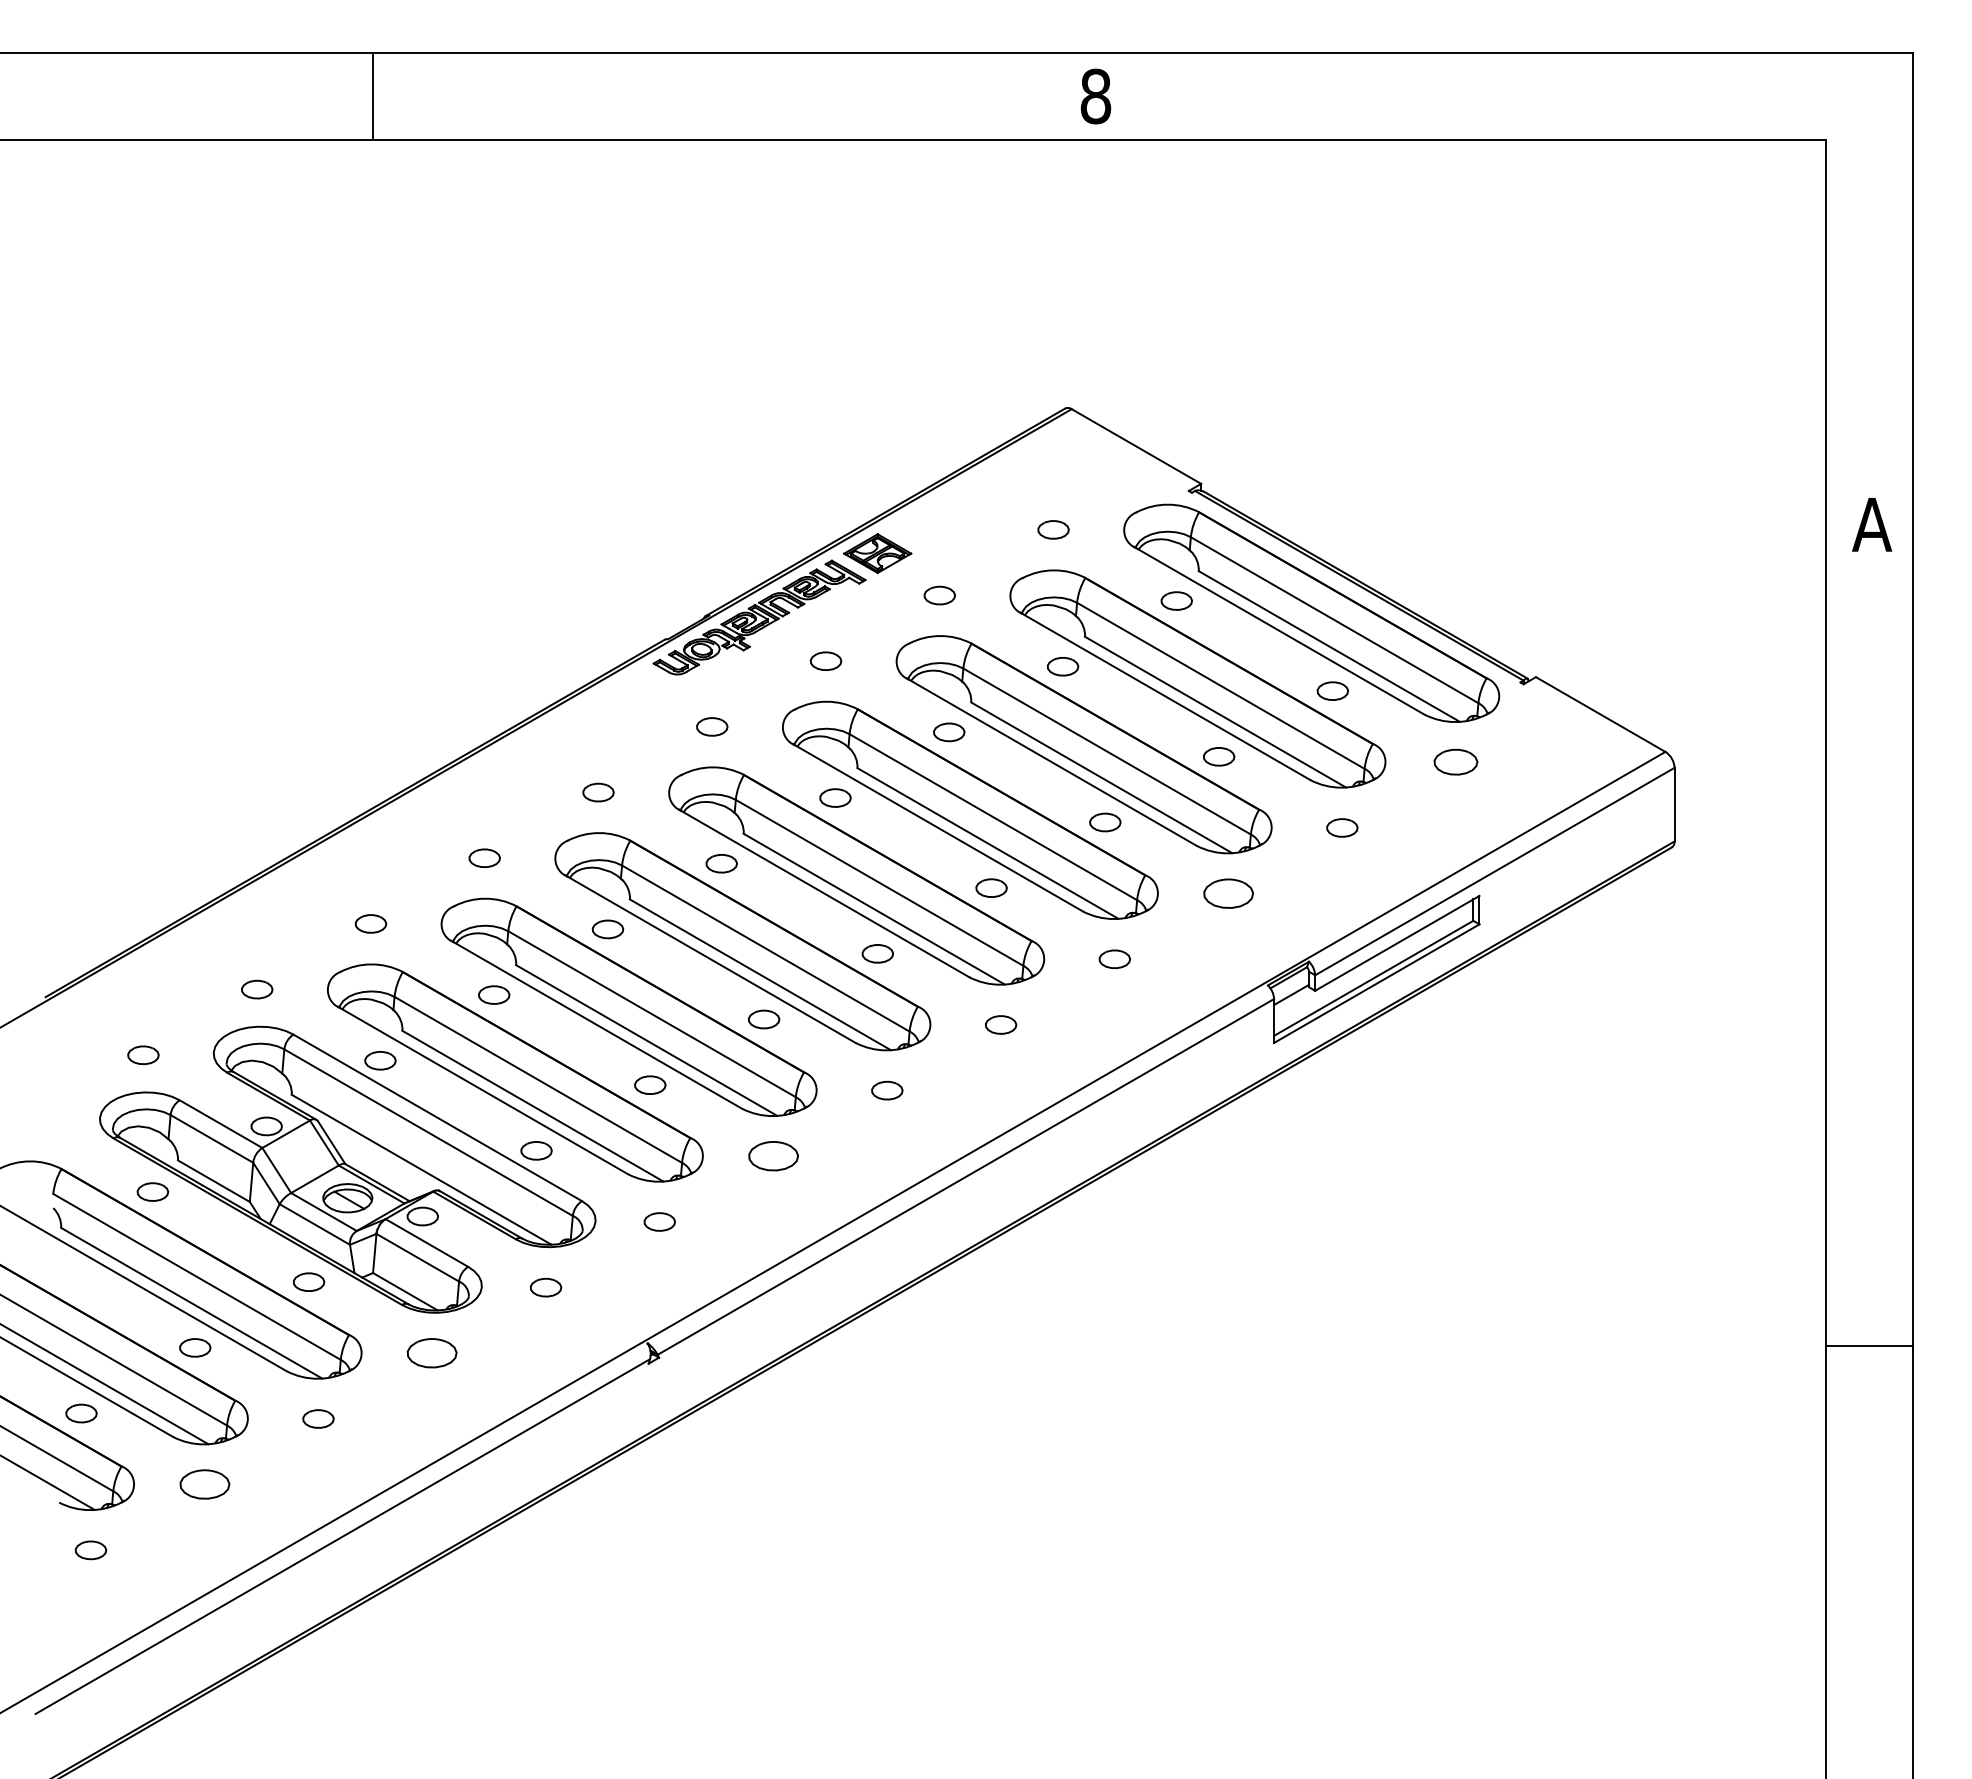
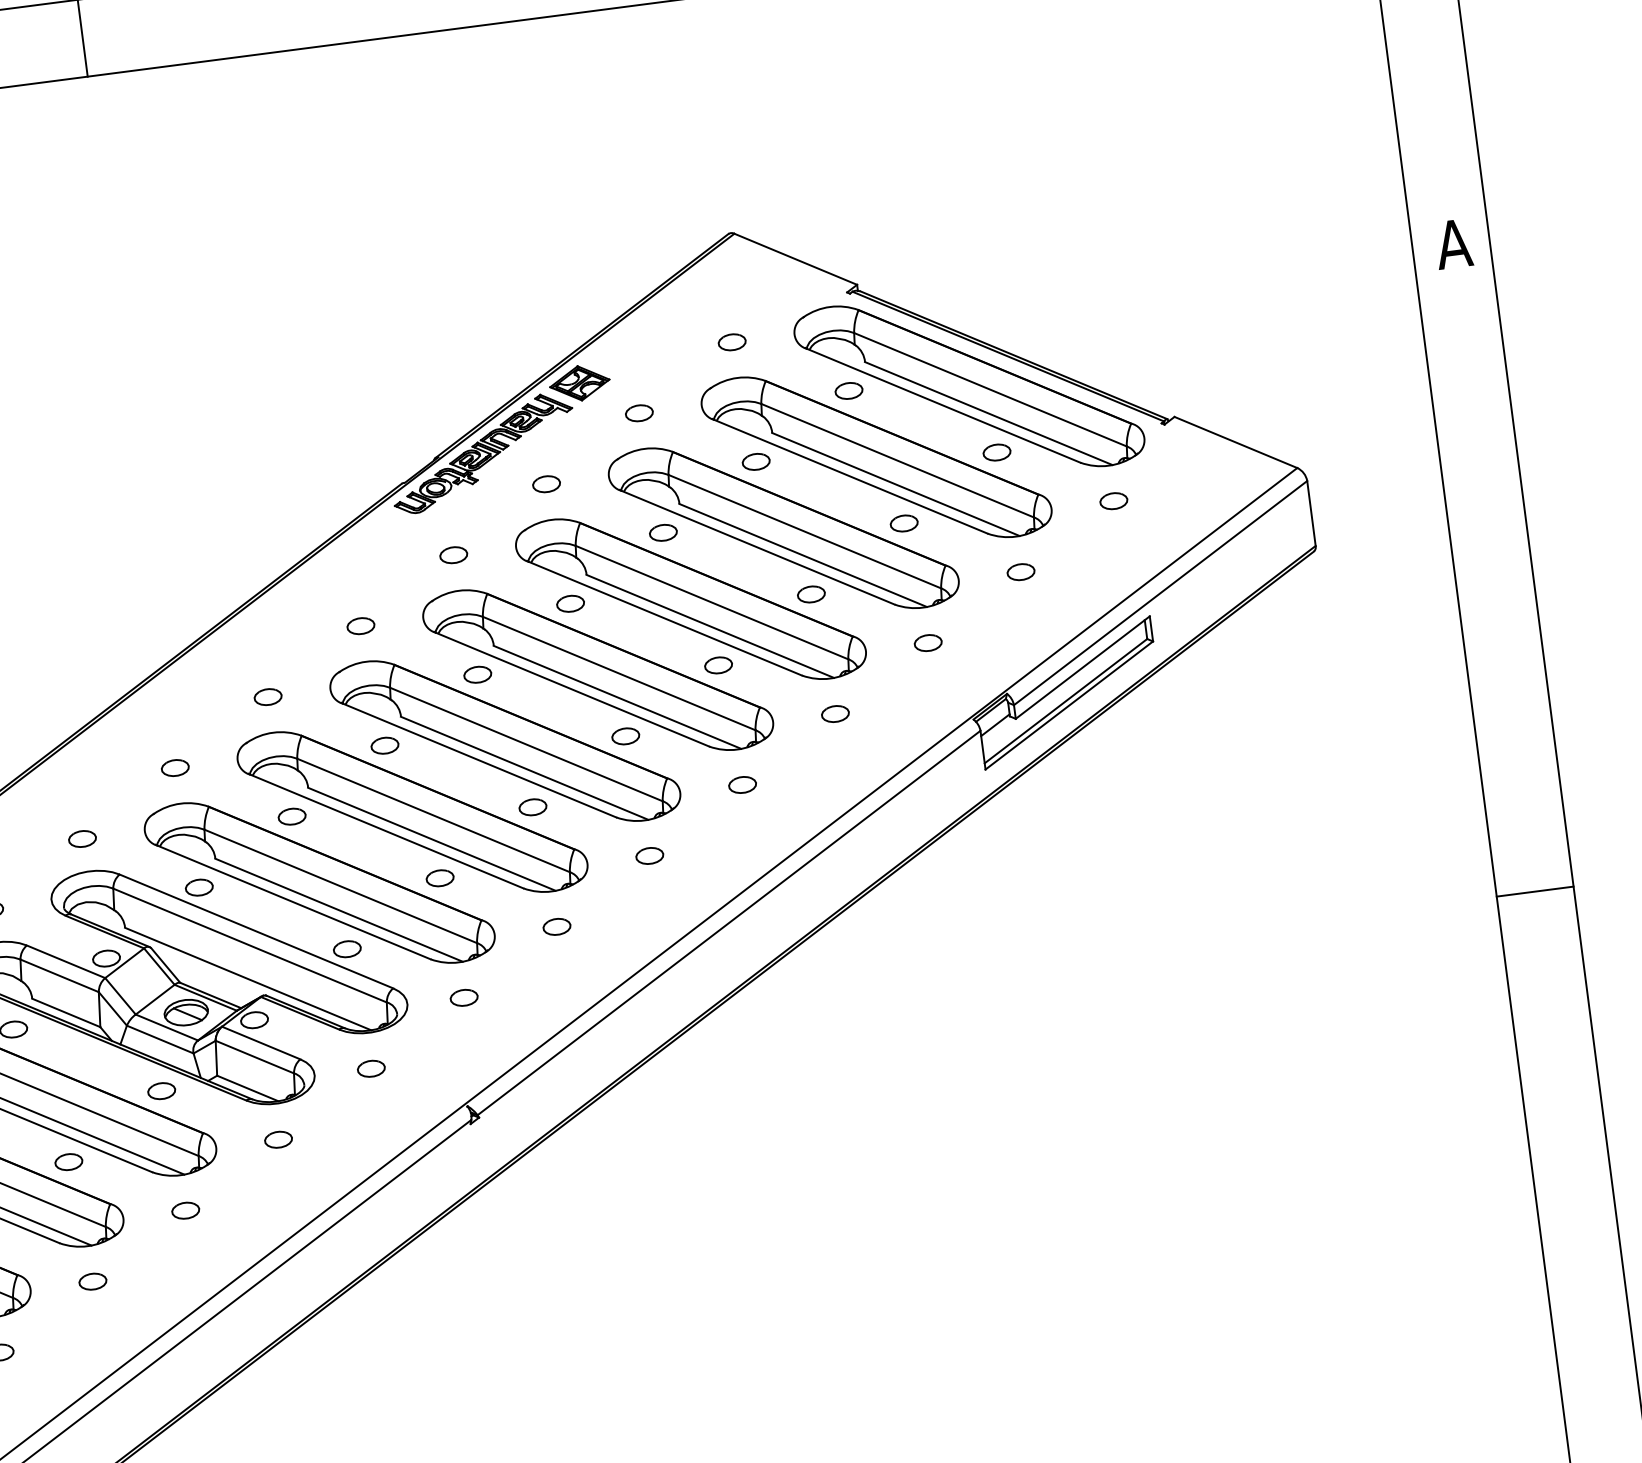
part: (1456, 762) -> (1114, 501), size x0.71
part: (1228, 893) -> (928, 642), size x0.62
part: (773, 1156) -> (556, 927), size x0.62
line: (1868, 1345) -> (1534, 891), moved
part: (432, 1353) -> (278, 1139), size x0.62
part: (204, 1484) -> (92, 1281), size x0.62

